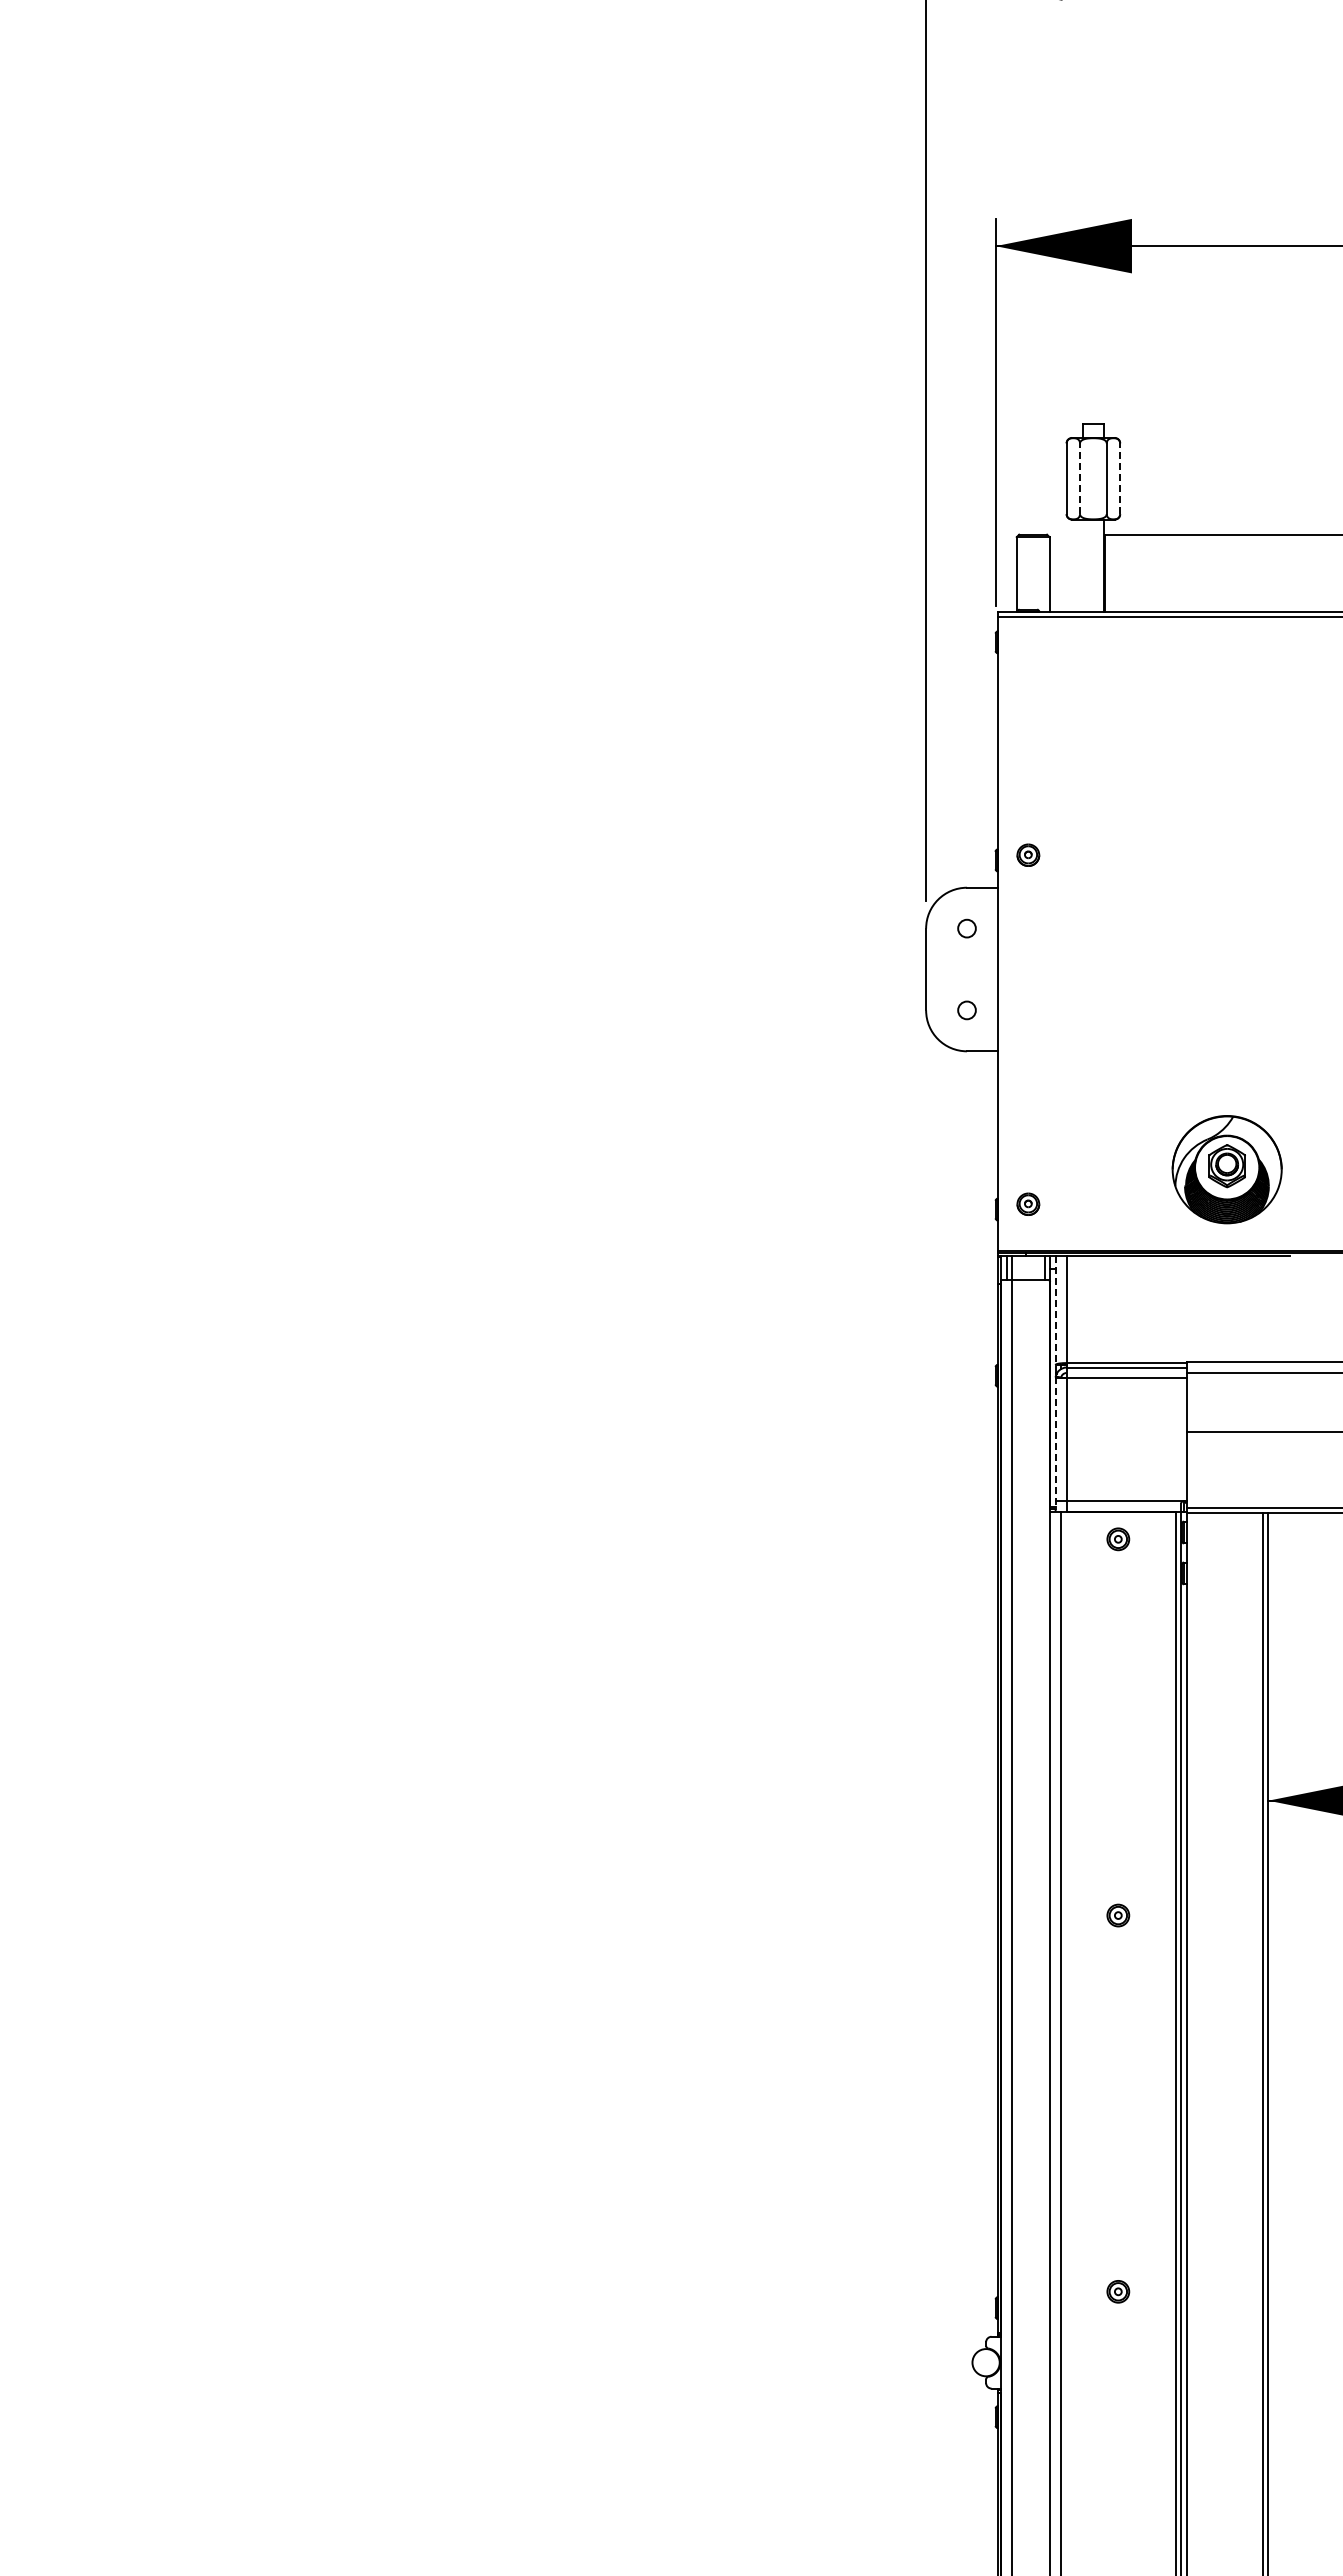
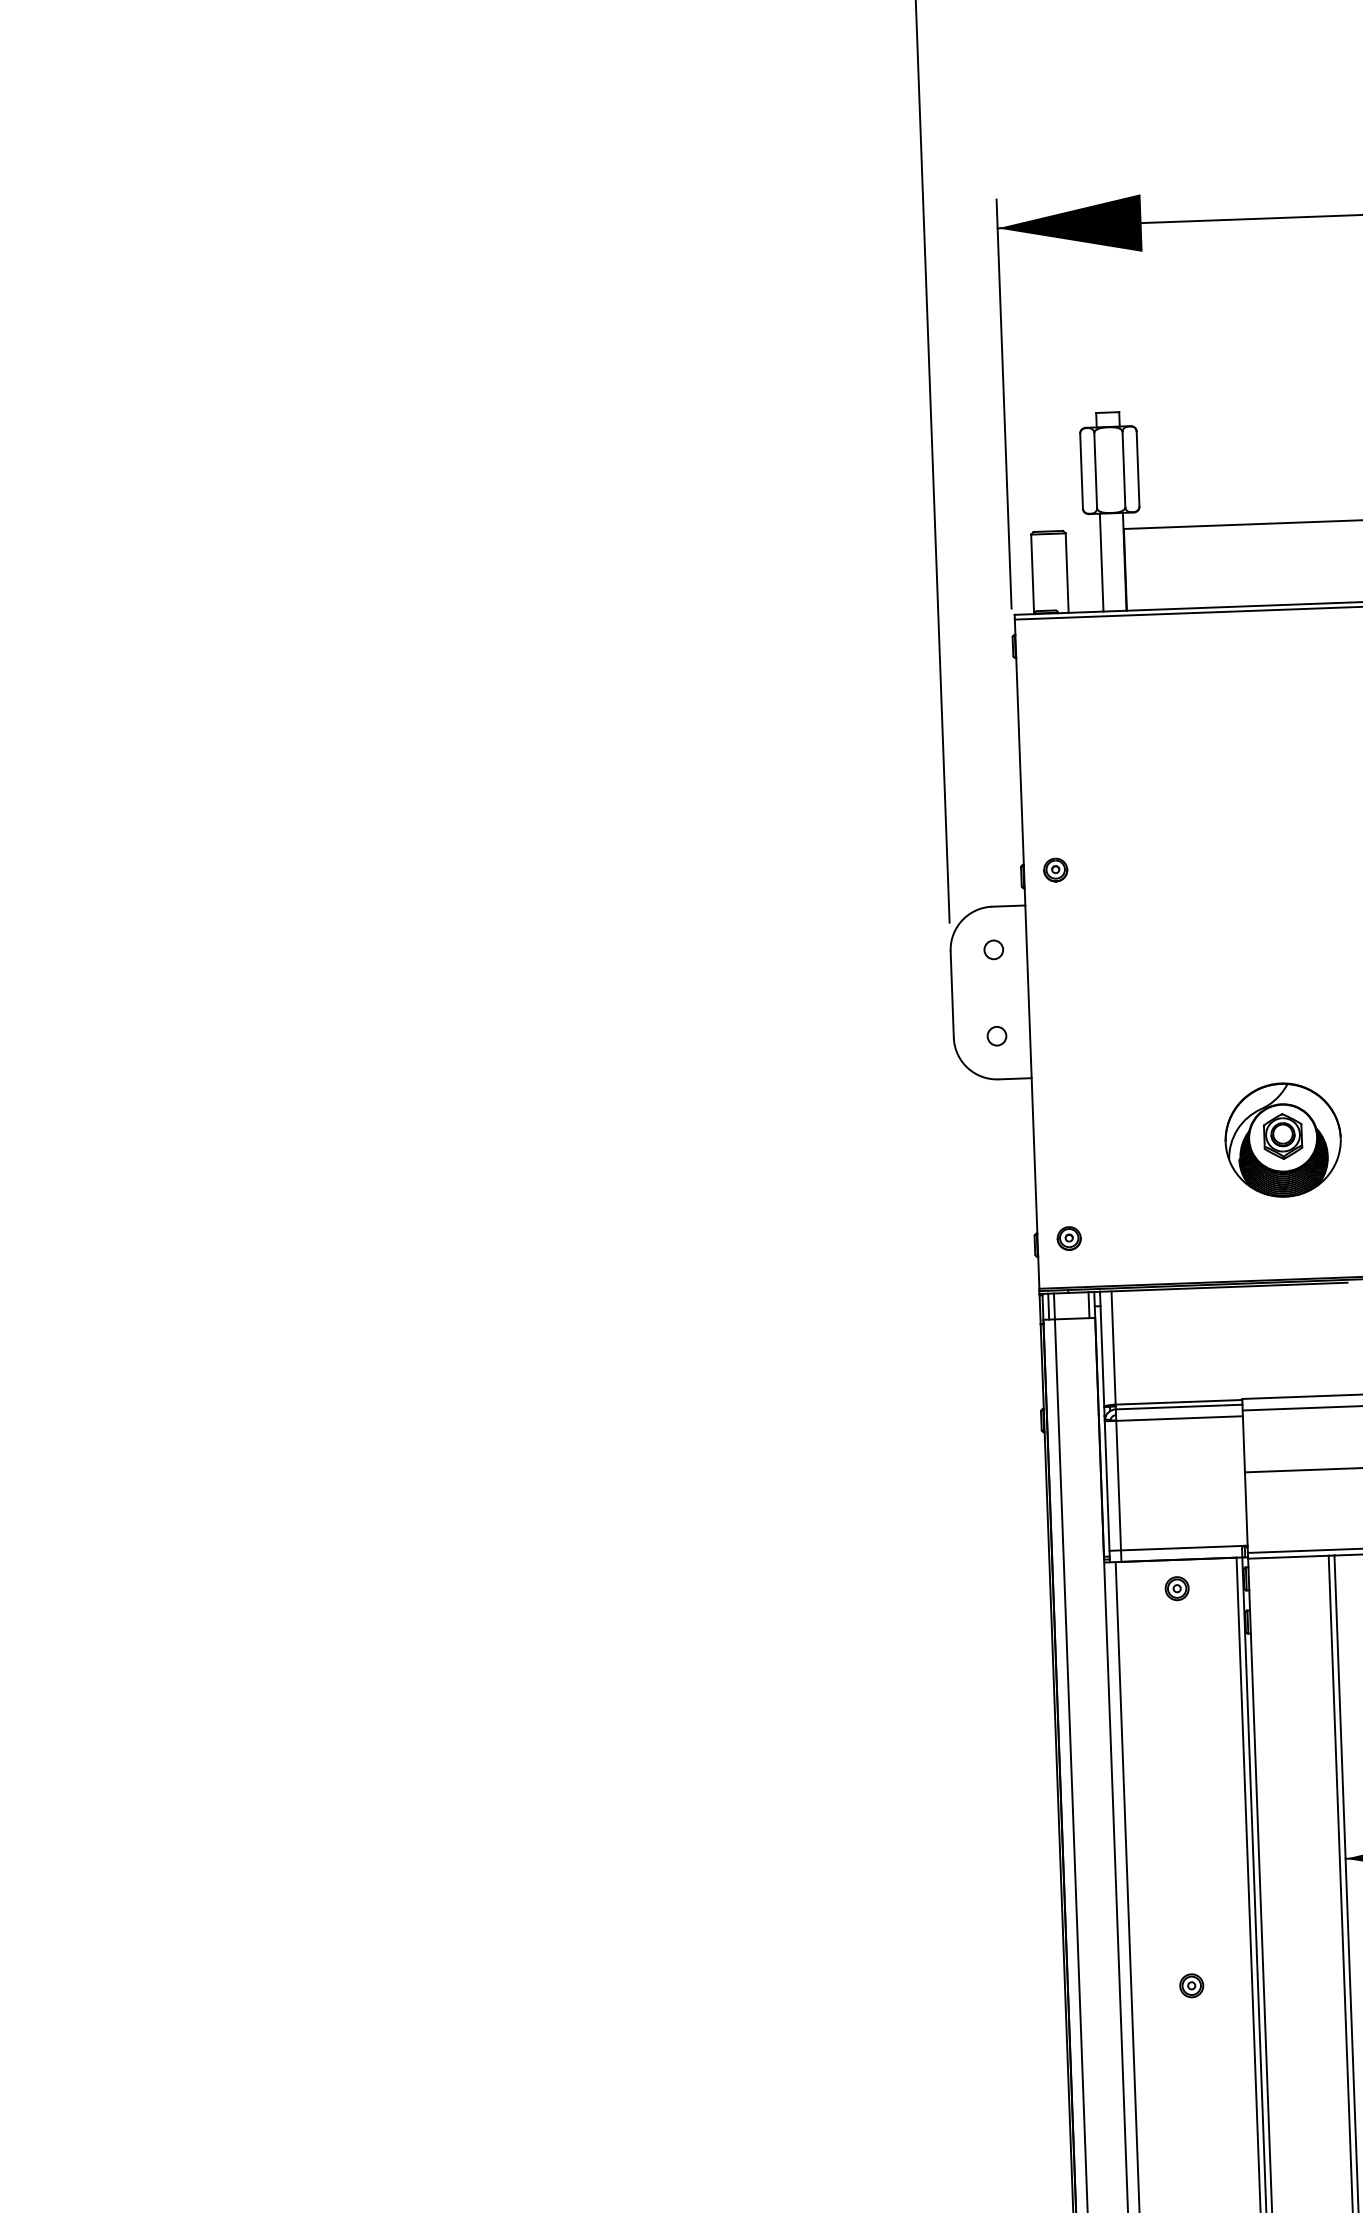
line: (1080, 478) -> (1096, 470), dashed -> solid
line: (1120, 478) -> (1138, 468), dashed -> solid
line: (1082, 565) -> (1101, 562), added
part: (1226, 1169) -> (1282, 1139), moved
line: (1055, 1382) -> (1104, 1425), dashed -> solid

